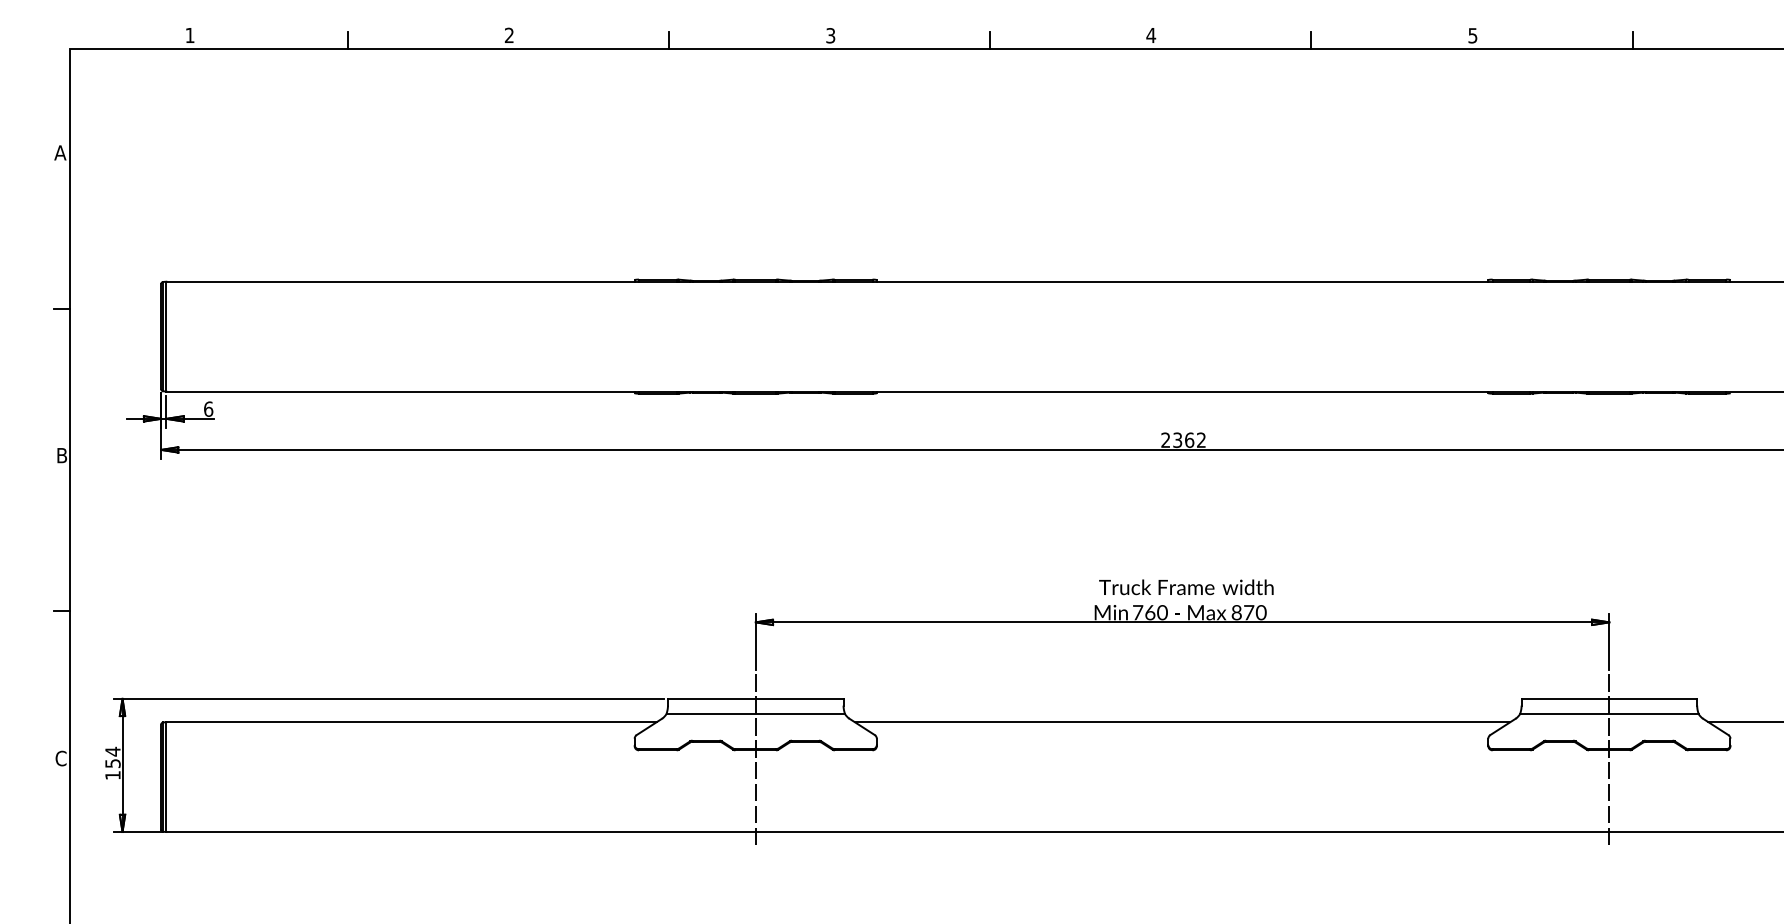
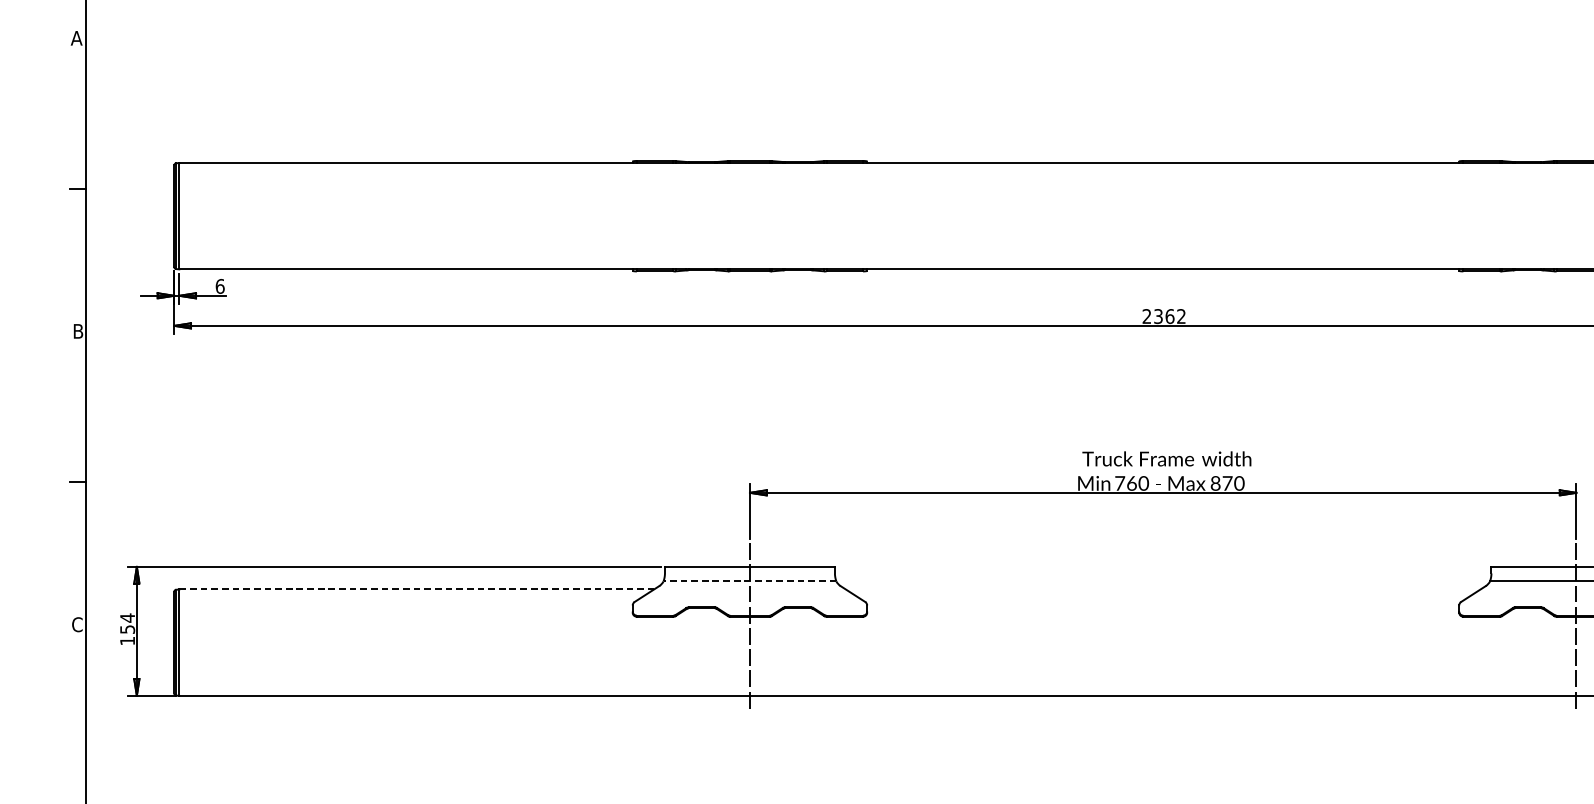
line: (755, 713) -> (749, 581), solid -> dashed
line: (412, 722) -> (417, 589), solid -> dashed
line: (1182, 722) -> (1163, 589), removed

